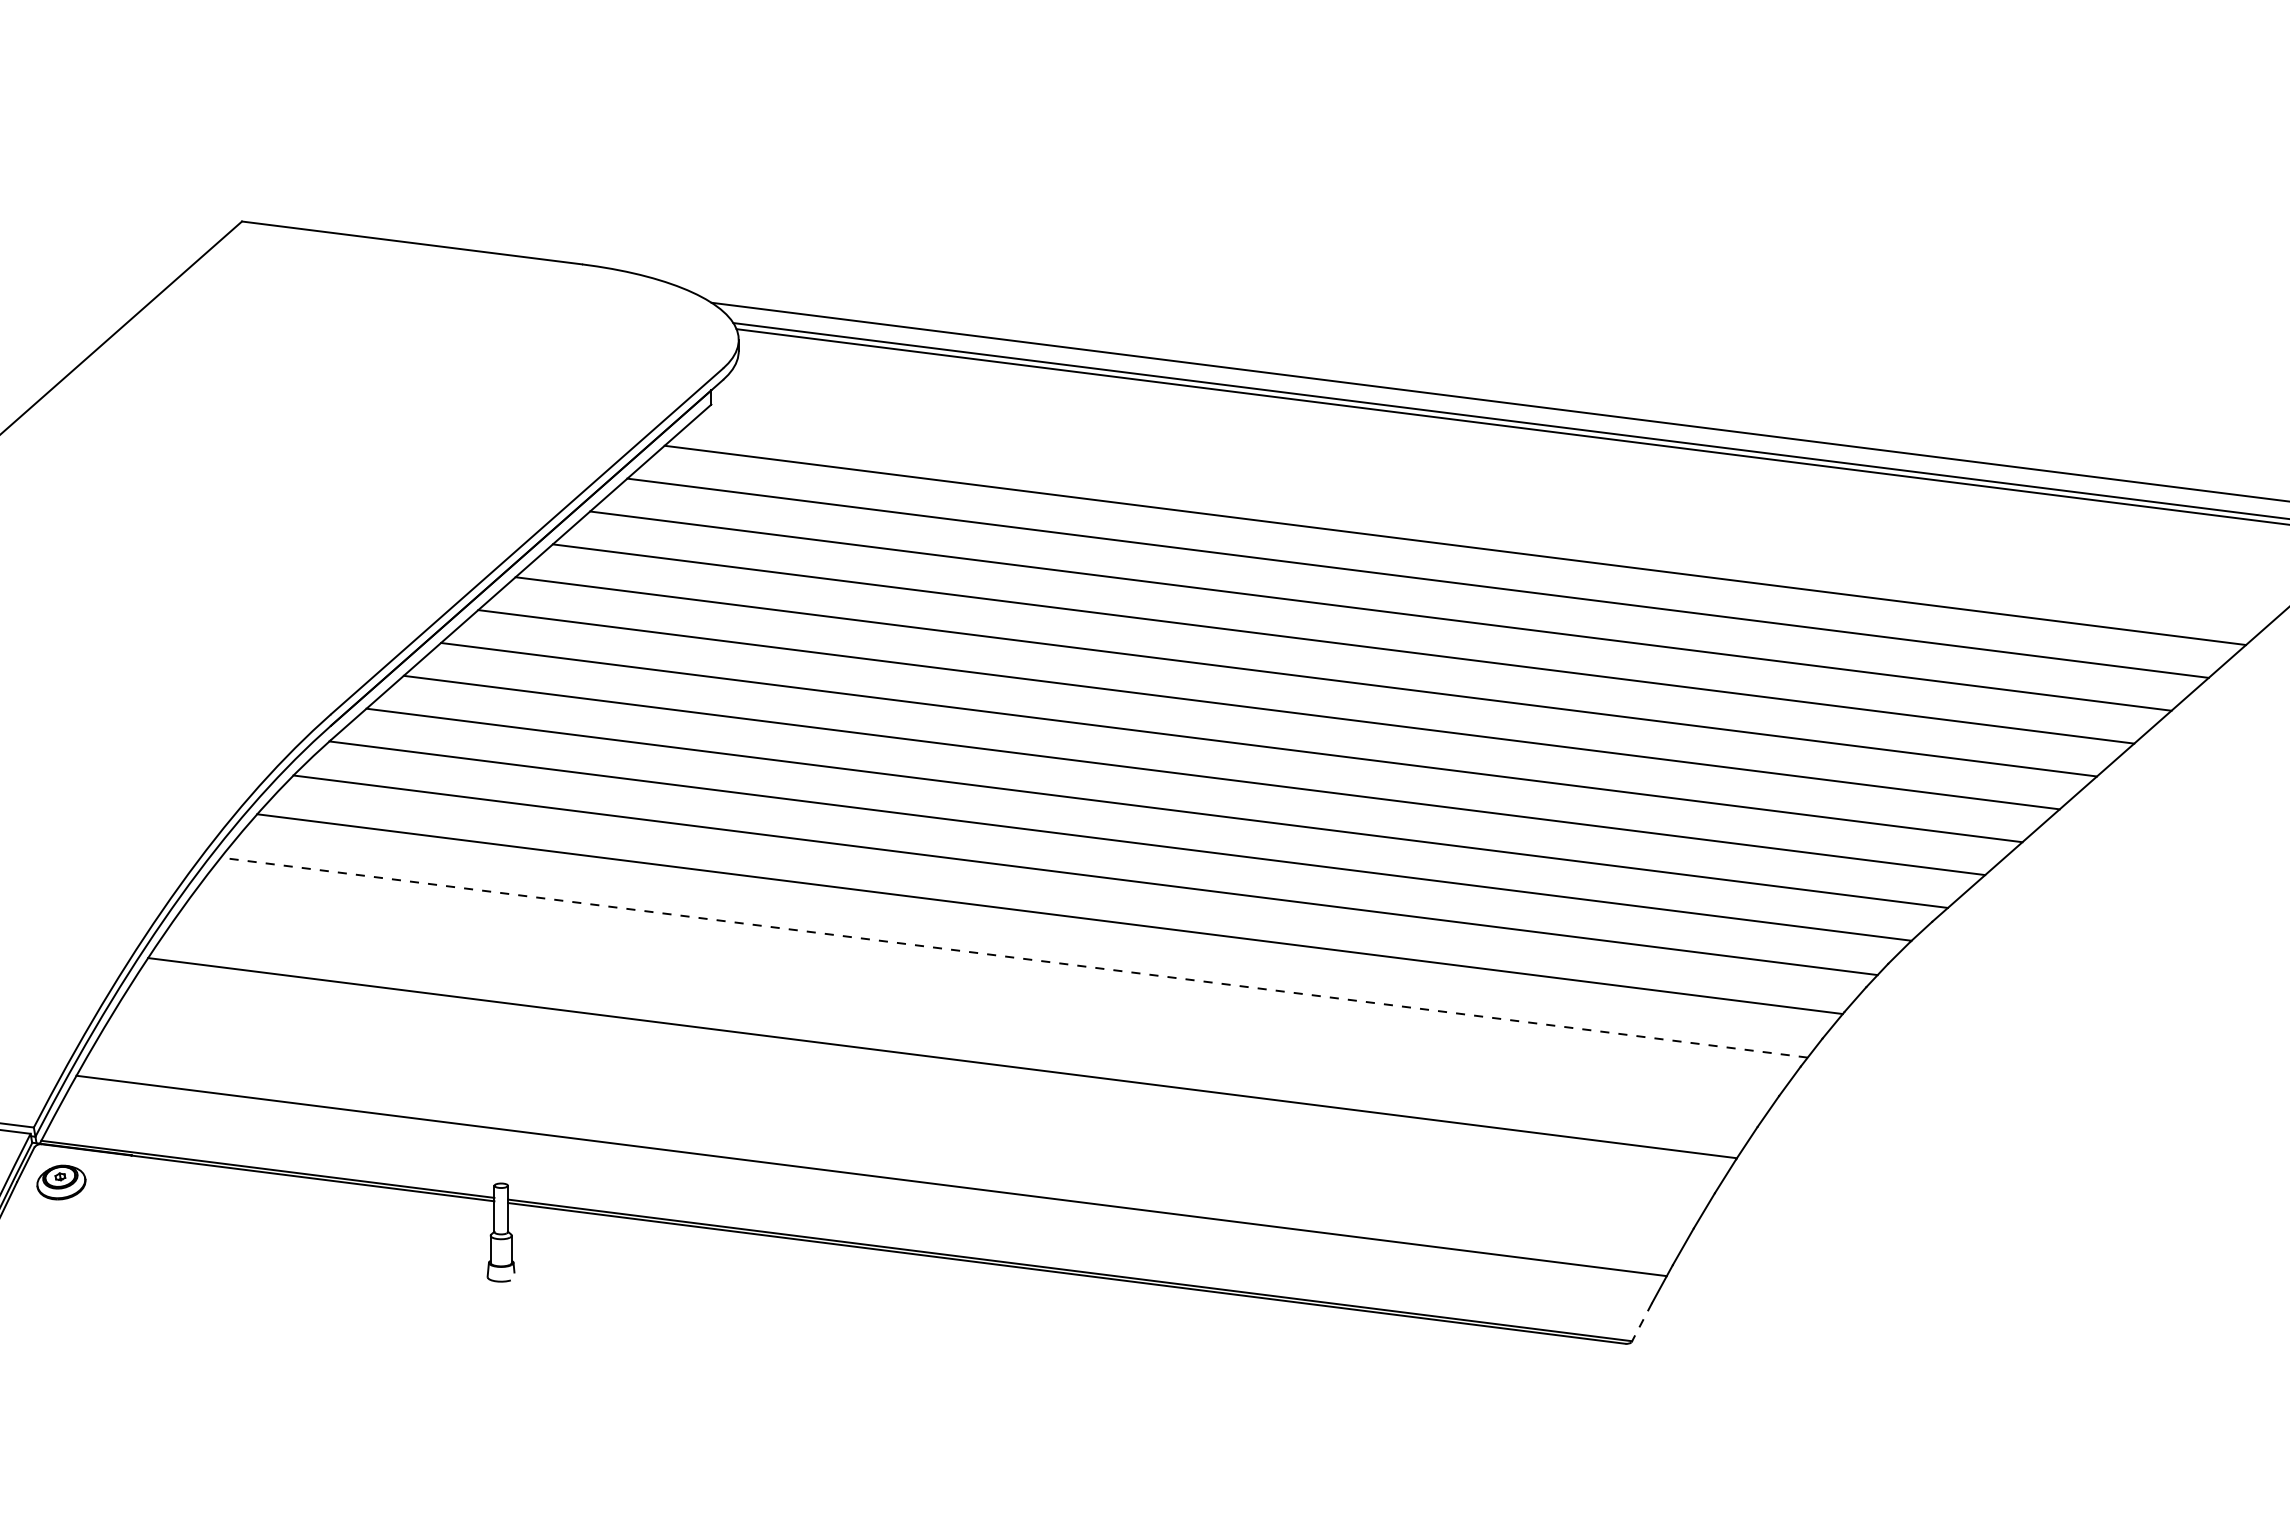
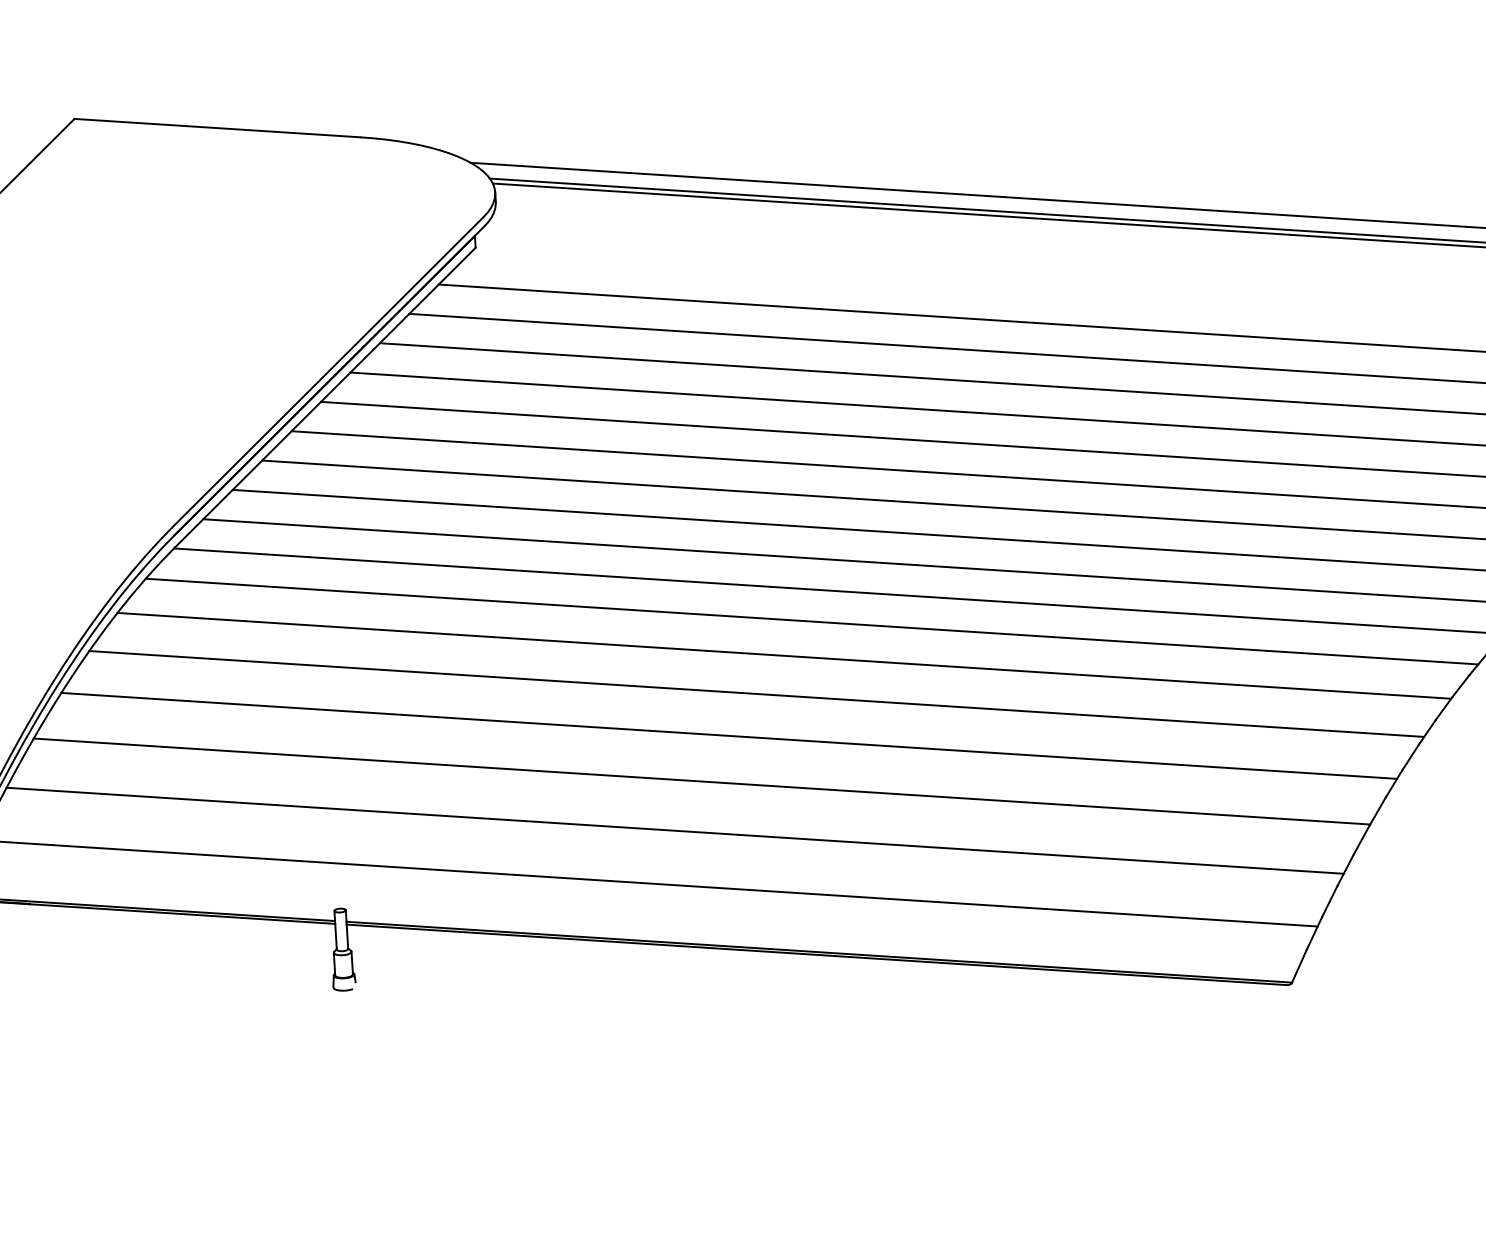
line: (1014, 957) -> (756, 693), dashed -> solid
line: (978, 1005) -> (729, 735), added
line: (906, 1114) -> (674, 830), added
line: (1641, 1323) -> (1298, 967), dashed -> solid

